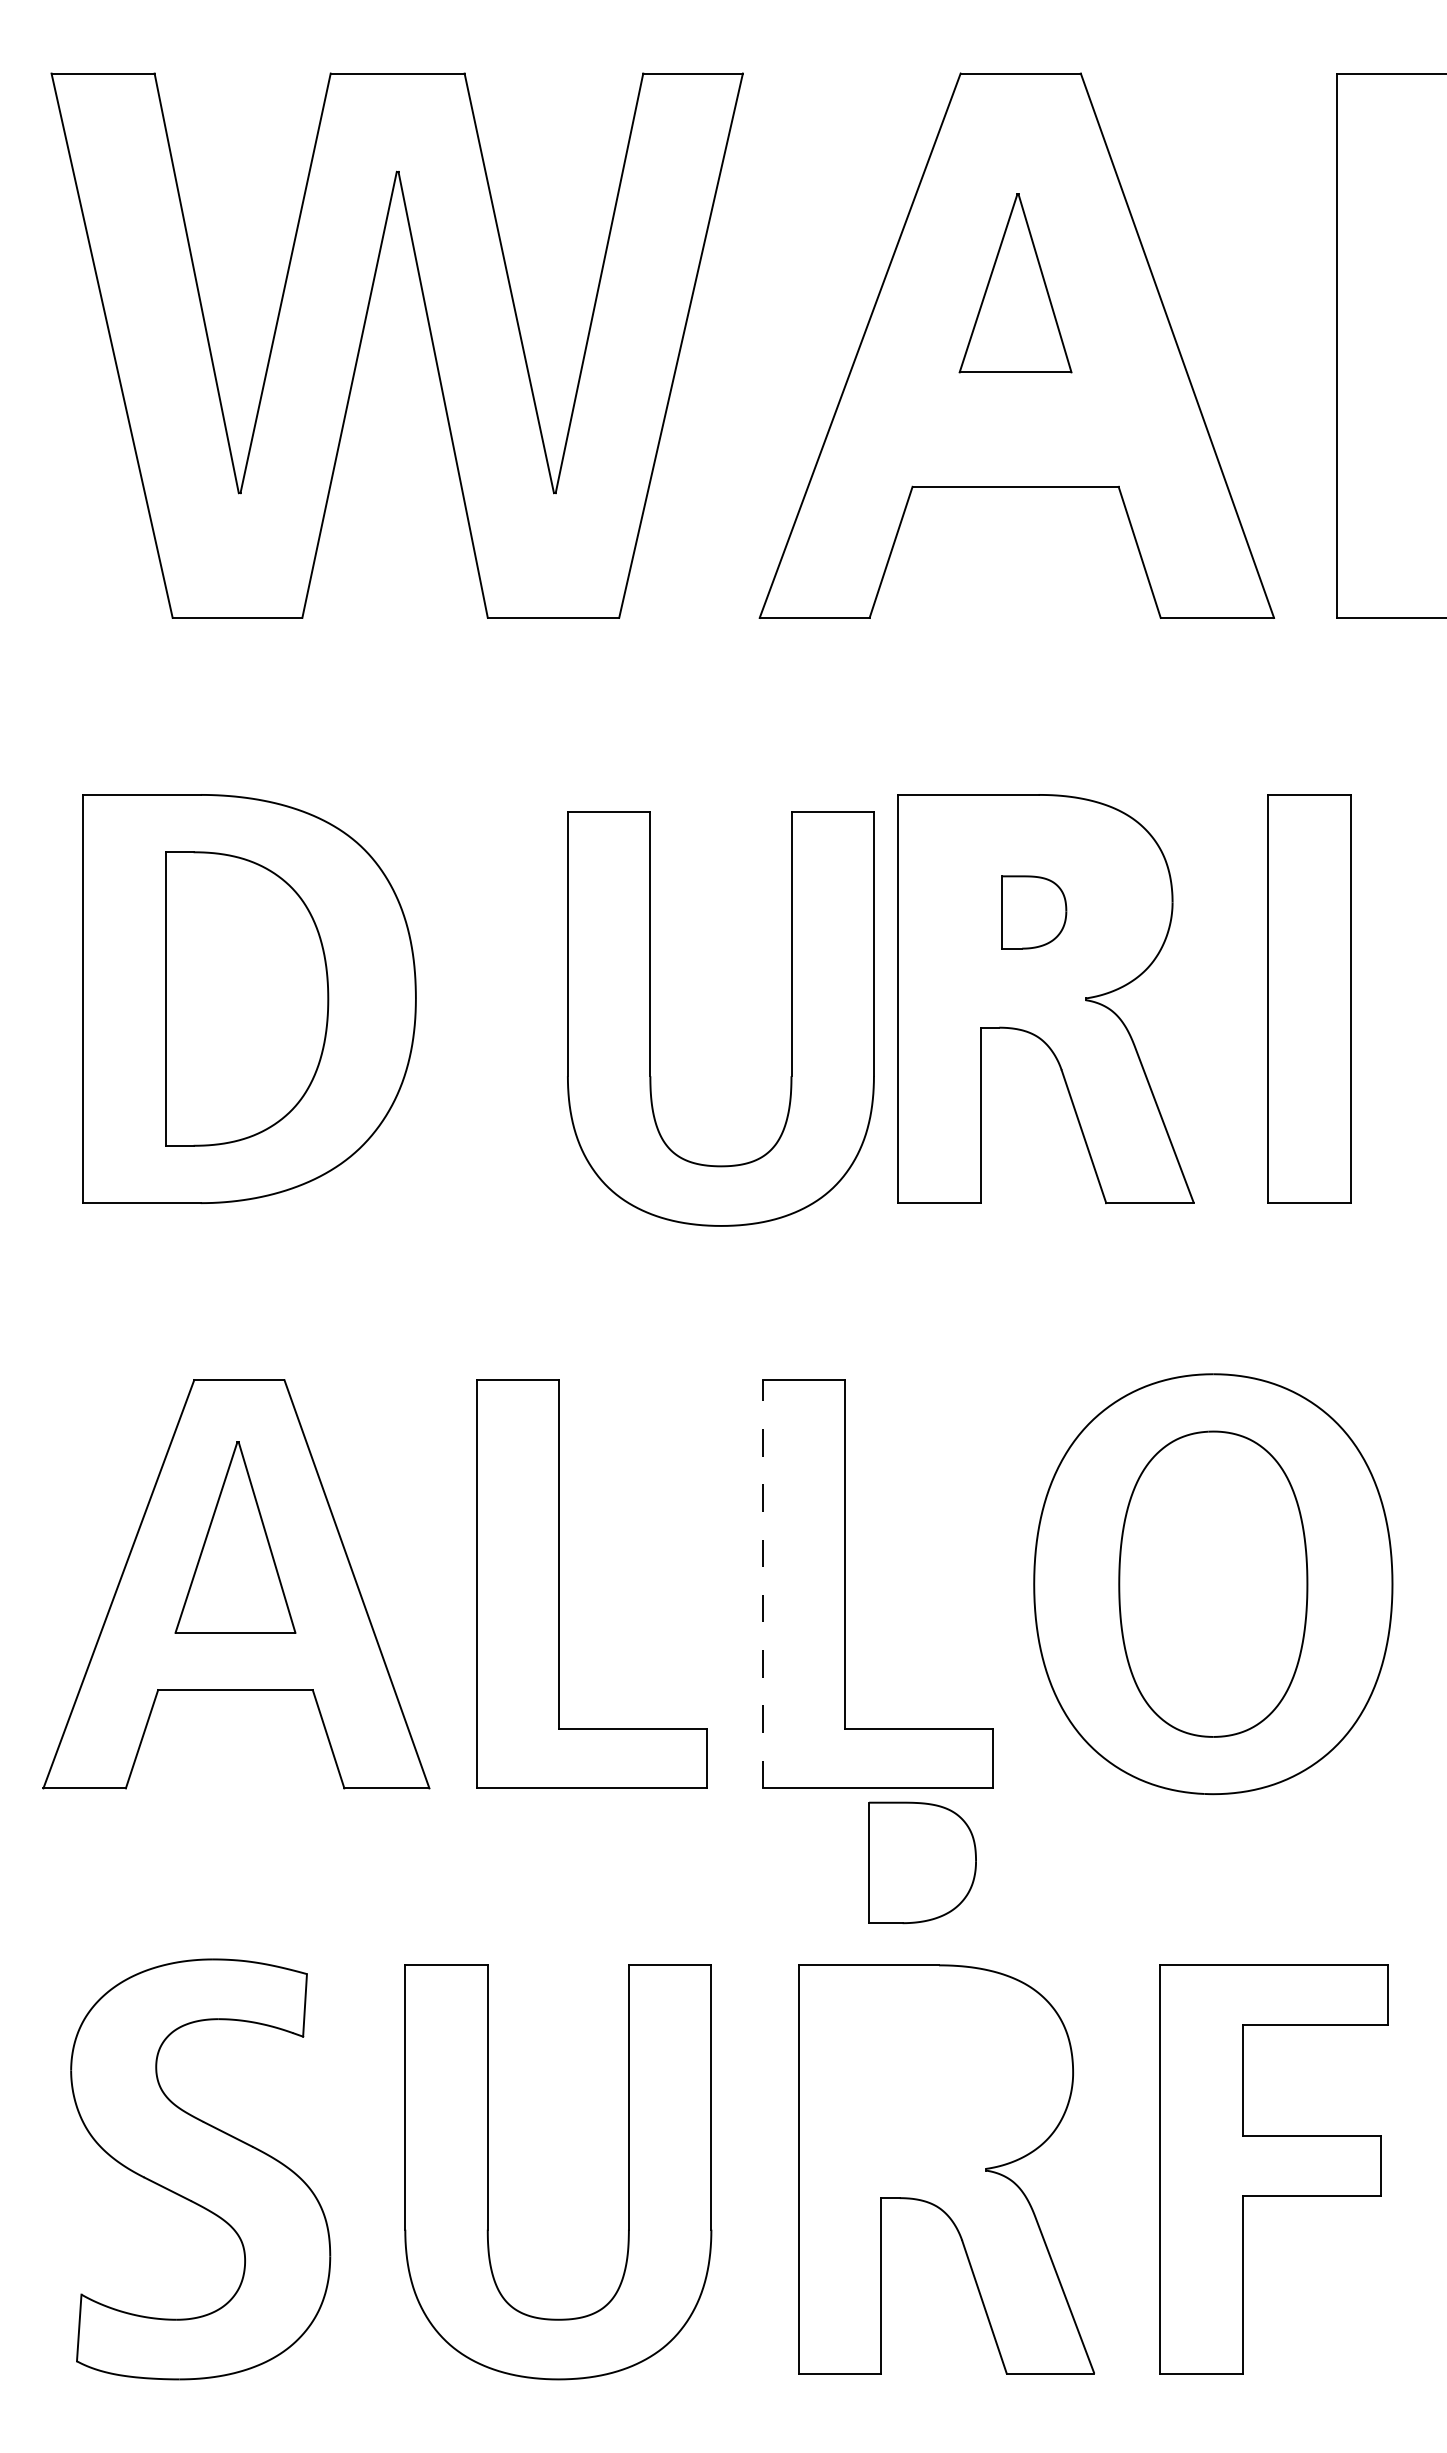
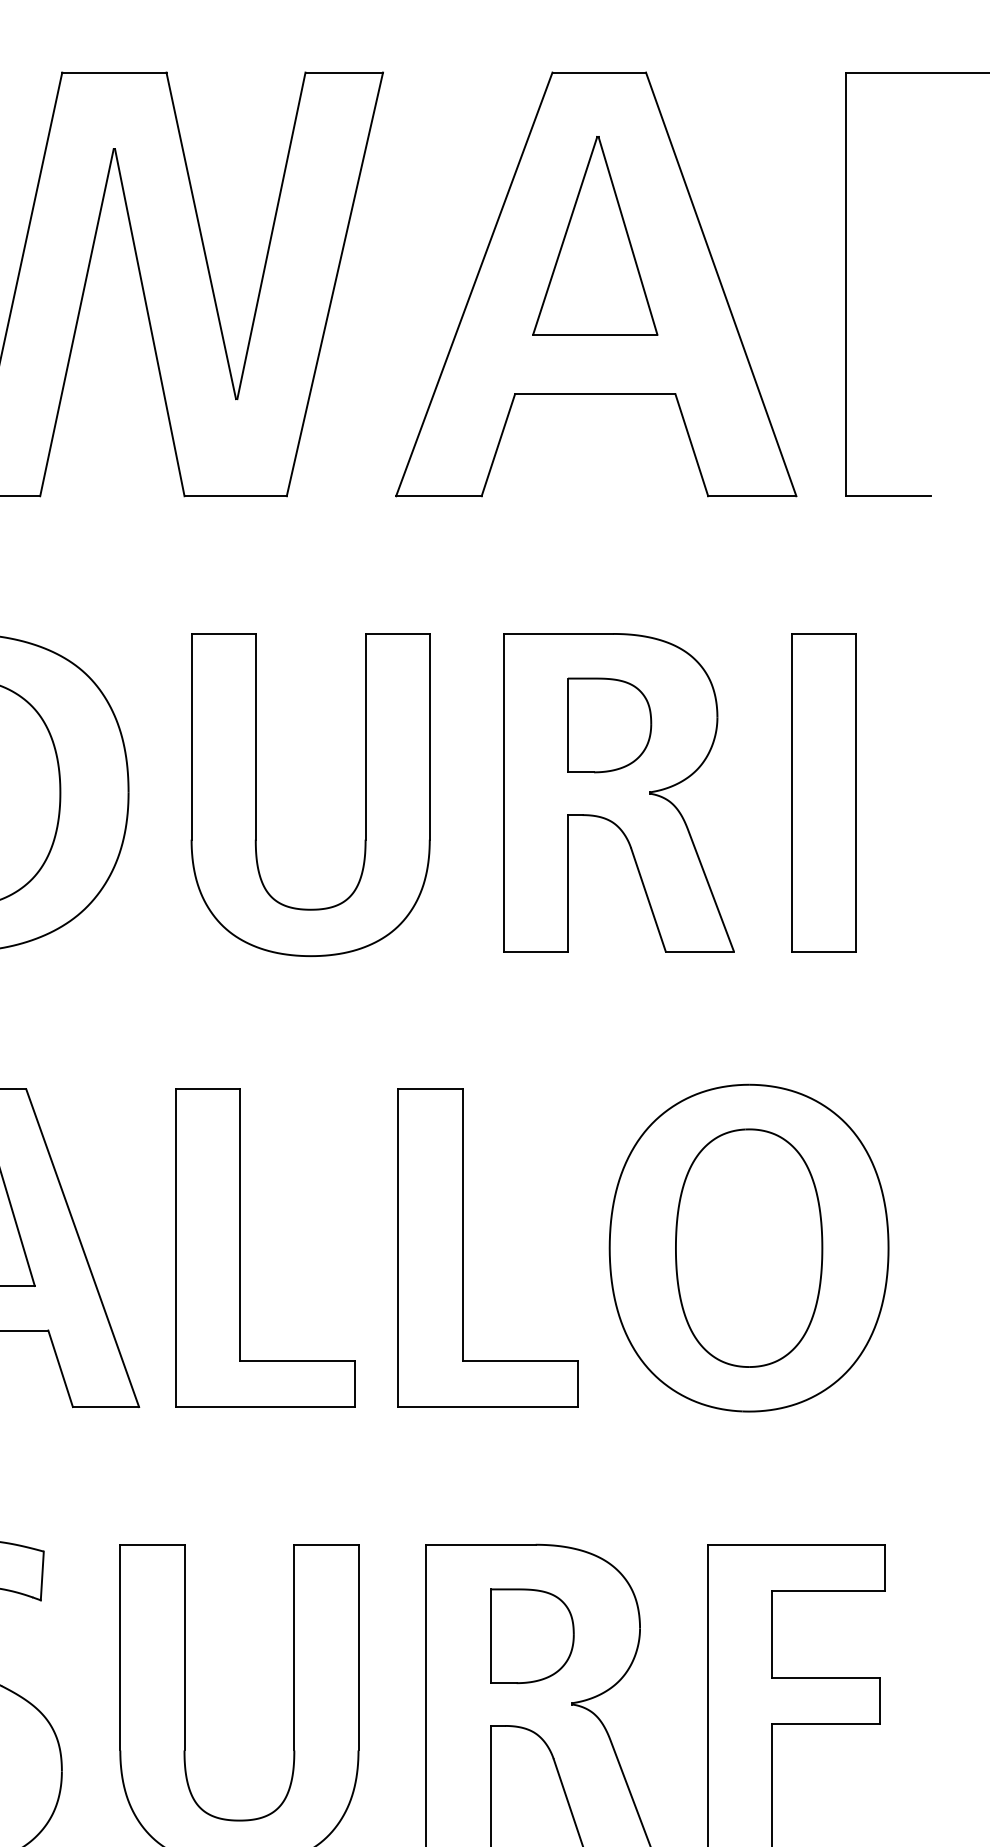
part: (1015, 283) -> (595, 235), size x1.43
part: (1034, 912) -> (609, 725), size x1.67
part: (650, 1018) -> (255, 794), moved
line: (762, 1583) -> (398, 1247), dashed -> solid
part: (922, 1862) -> (532, 1635), moved

